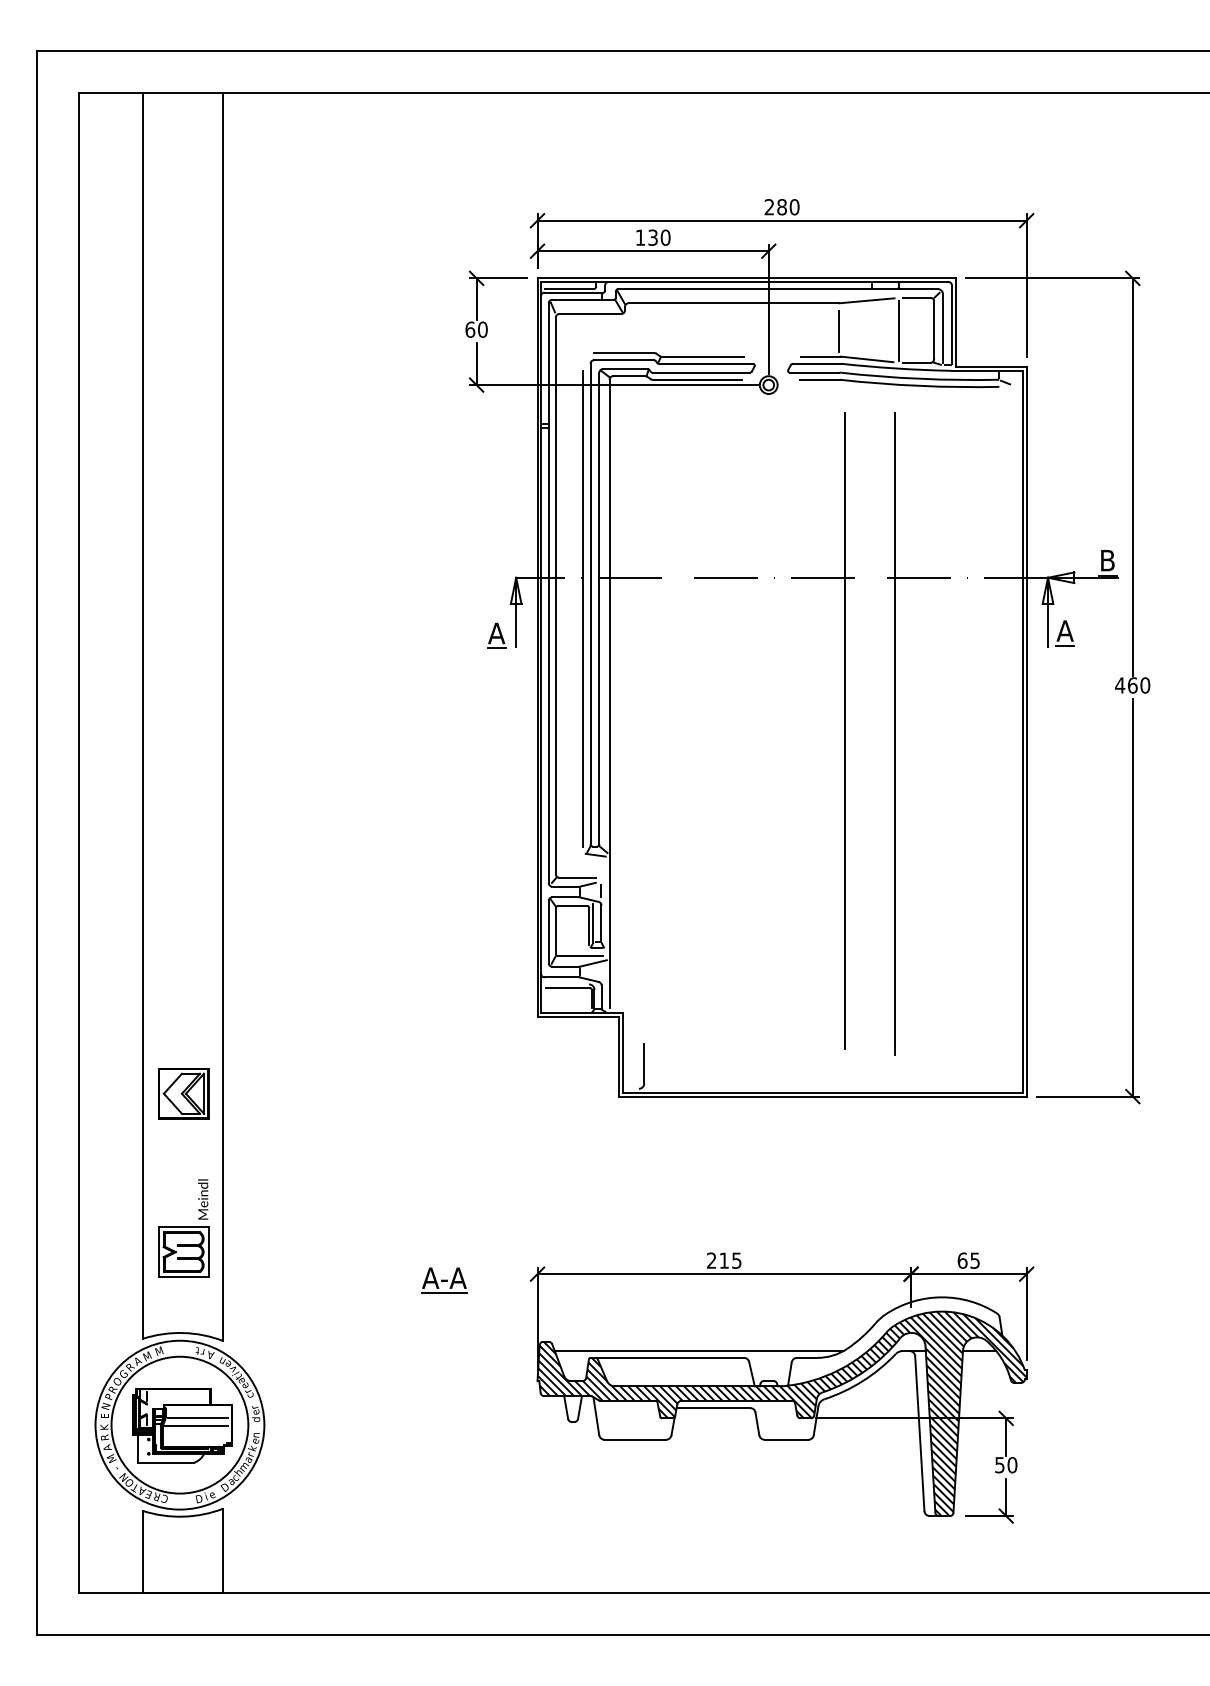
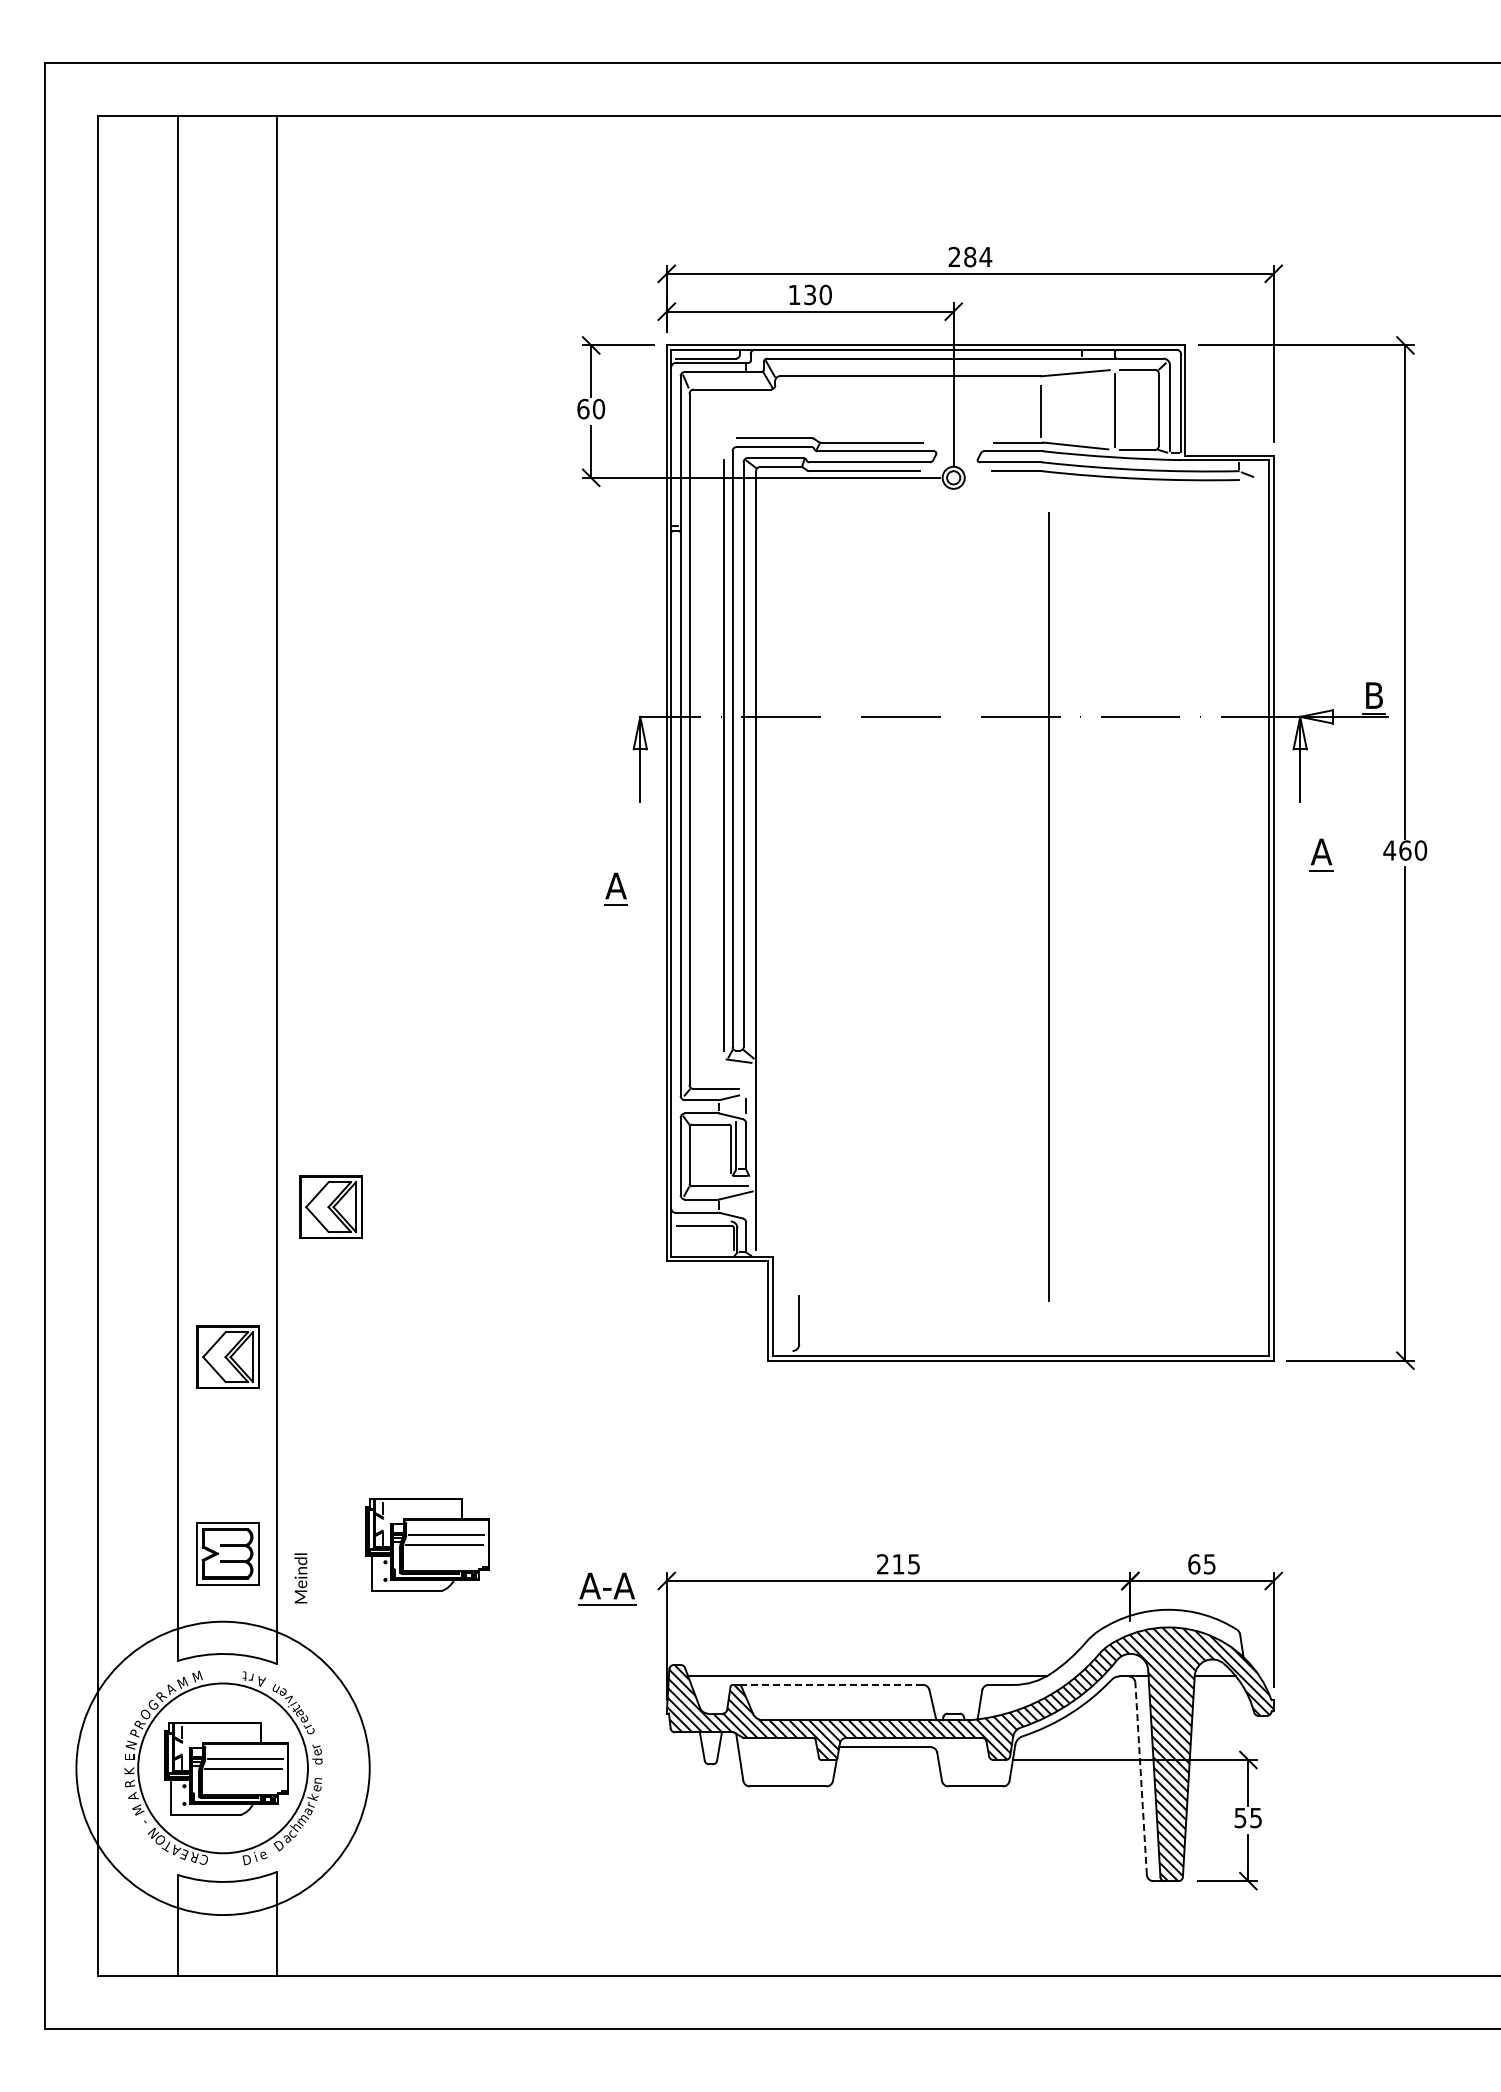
text: (794, 206) -> (985, 256), 280 -> 284
part: (1065, 633) -> (1321, 854), moved
part: (496, 635) -> (615, 888), moved
line: (895, 734) -> (1110, 911), removed
part: (266, 972) -> (330, 1206), added
text: (202, 1199) -> (300, 1578), moved
part: (344, 1244) -> (427, 1544), added
part: (444, 1280) -> (607, 1588), moved
line: (670, 1357) -> (831, 1684), solid -> dashed
circle: (179, 1425) -> (222, 1768), size x1.4
line: (920, 1433) -> (1141, 1778), solid -> dashed
text: (1012, 1464) -> (1256, 1817), 50 -> 55

